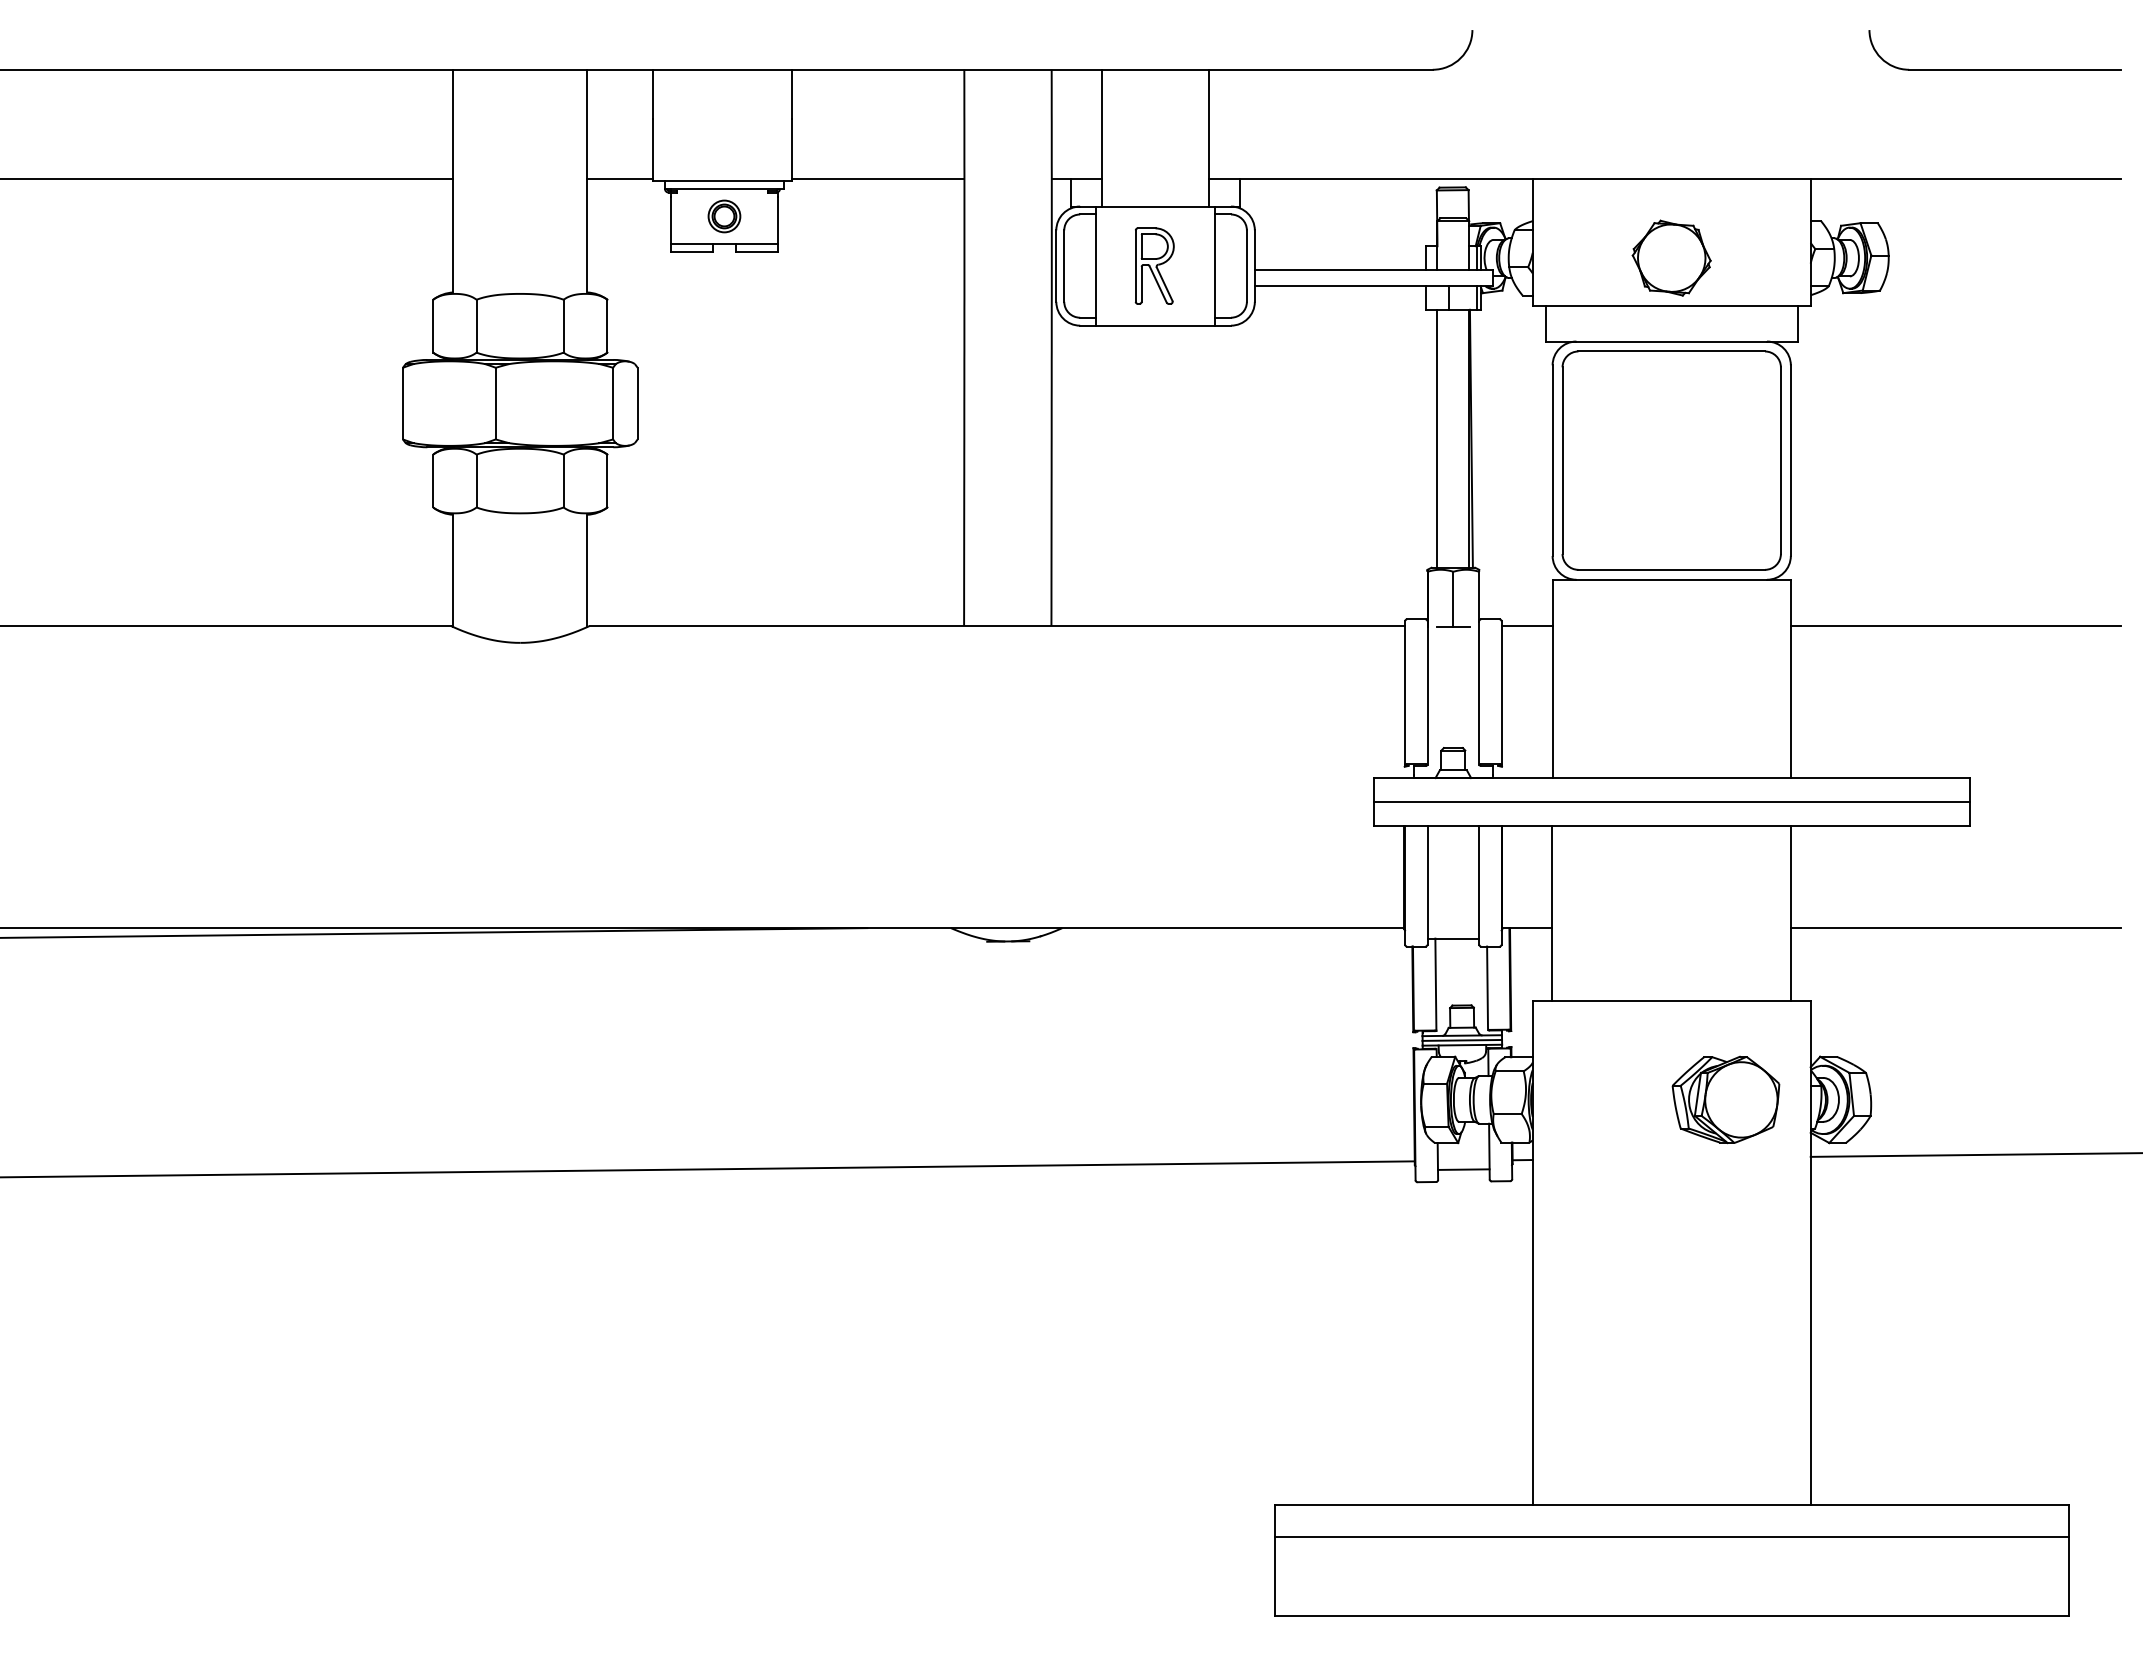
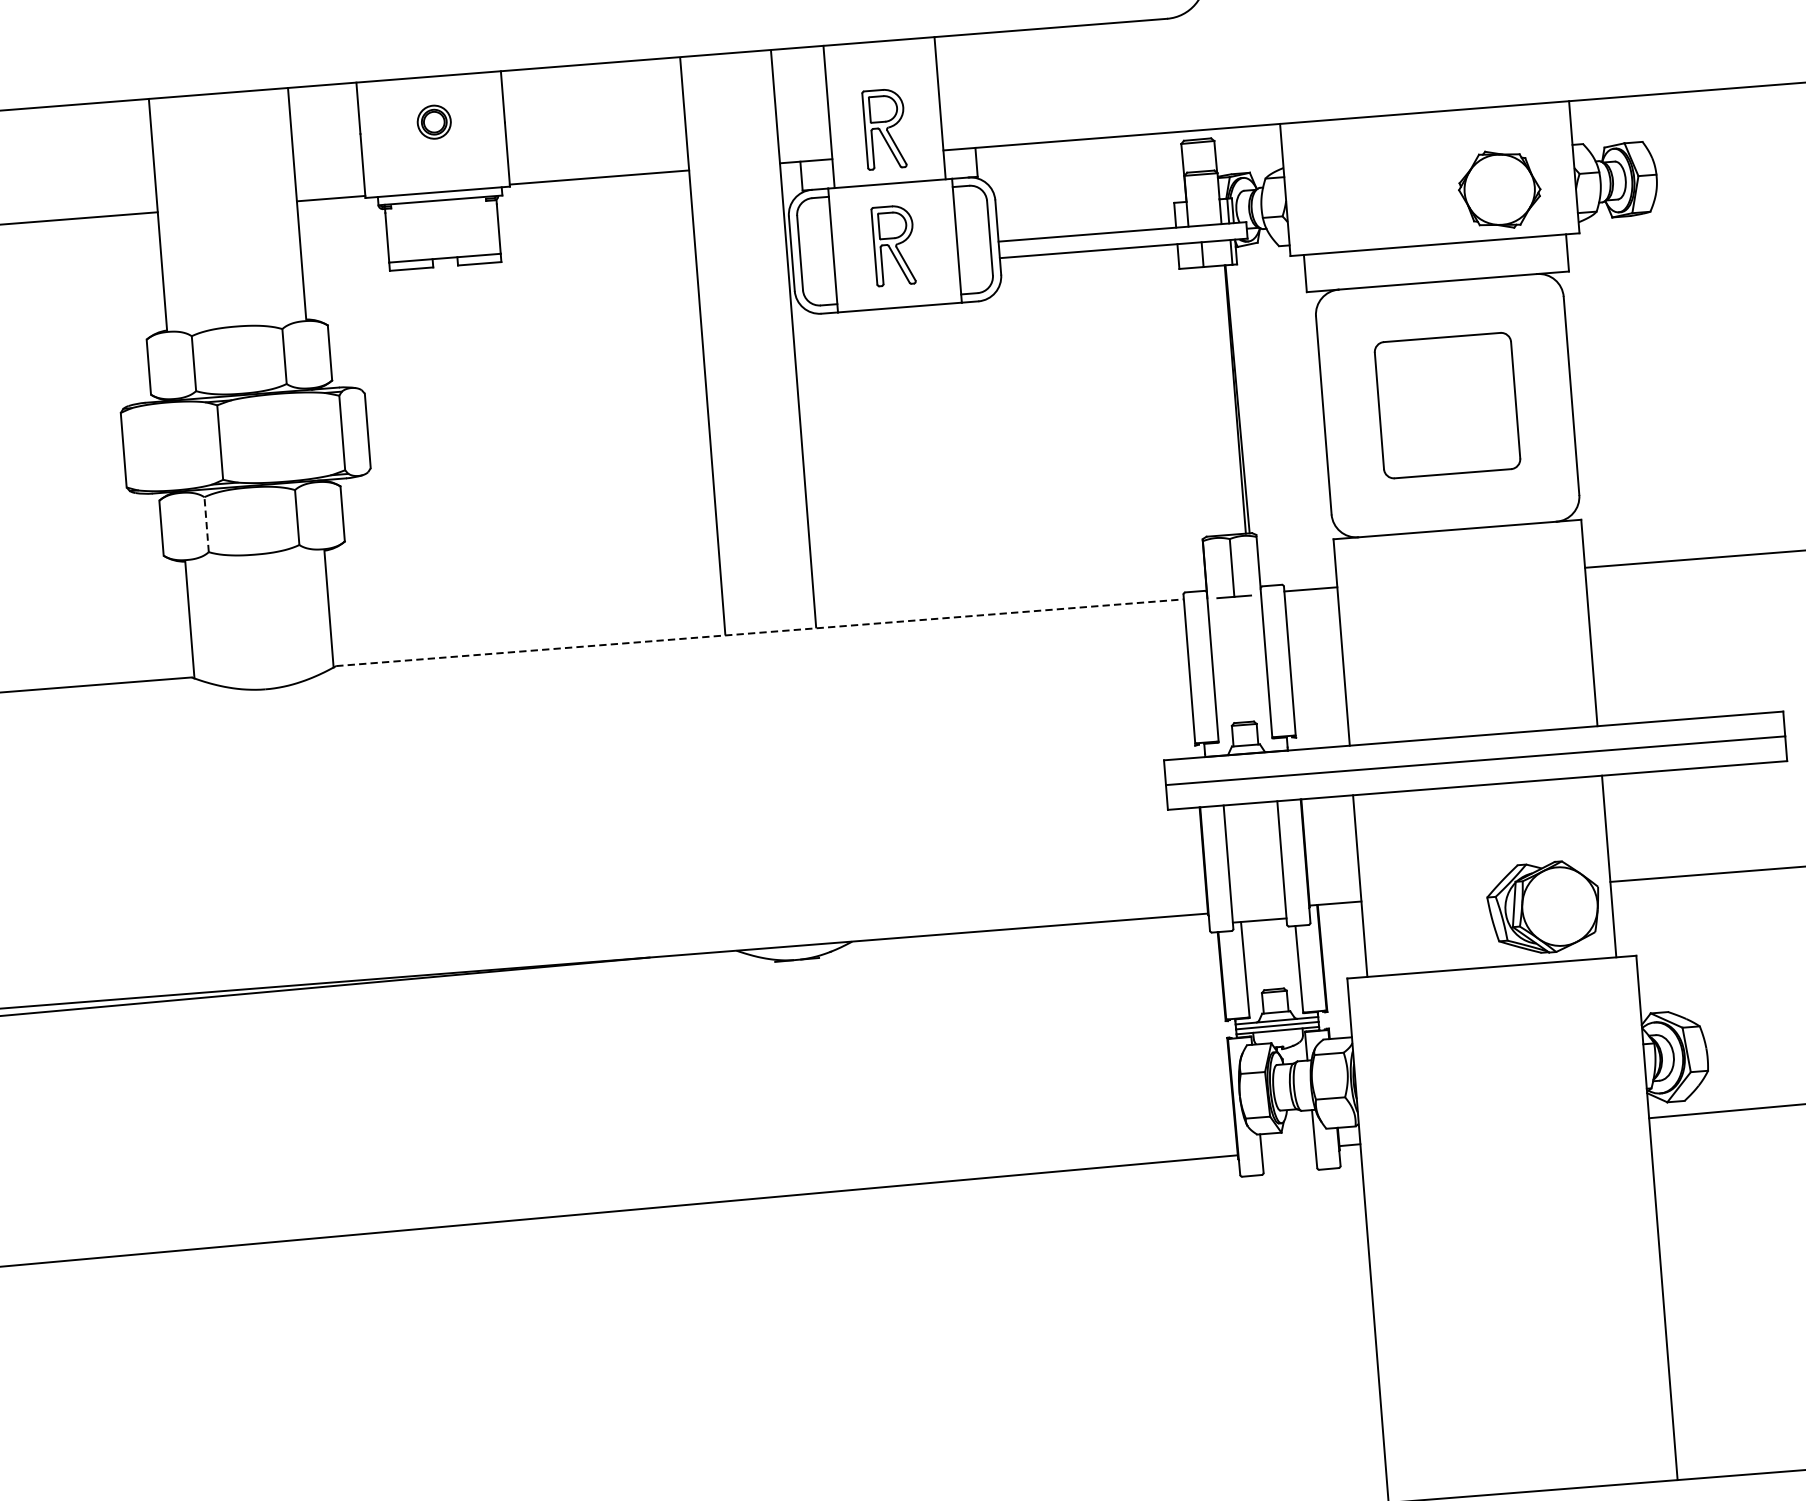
part: (1154, 153) -> (884, 128), added
part: (724, 216) -> (434, 122), moved
part: (1671, 257) -> (1499, 189), moved
line: (1437, 438) -> (1202, 401), removed
part: (1671, 460) -> (1447, 405), size x0.6
line: (476, 480) -> (206, 524), solid -> dashed
line: (997, 625) -> (760, 632), solid -> dashed
part: (1725, 1099) -> (1543, 907), moved
line: (1463, 1169) -> (1289, 1159), removed

